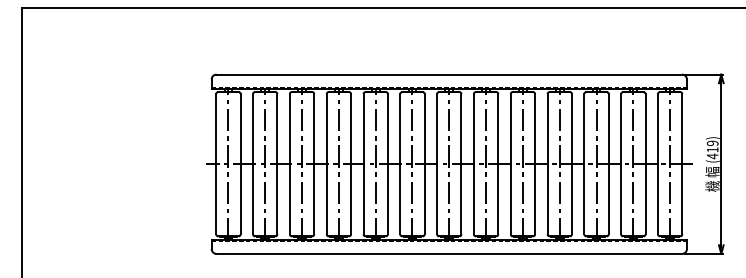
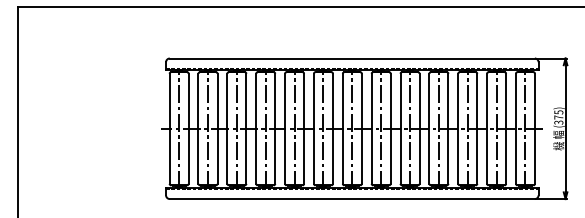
text: (712, 149) -> (558, 117), (419) -> (375)

